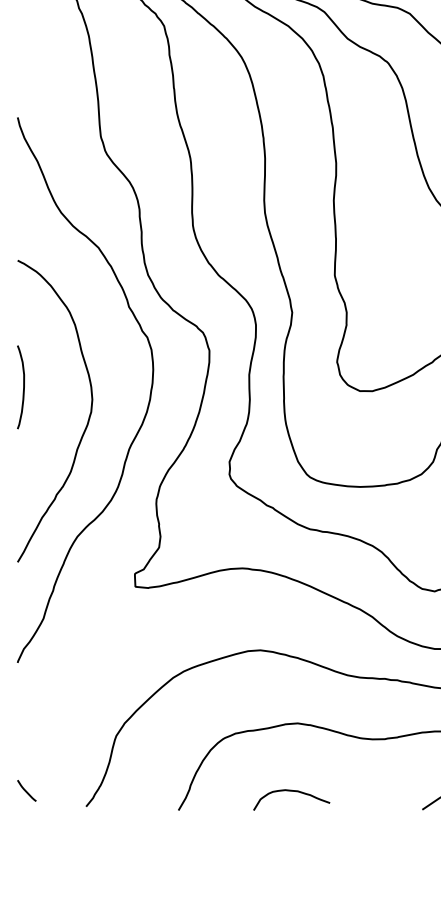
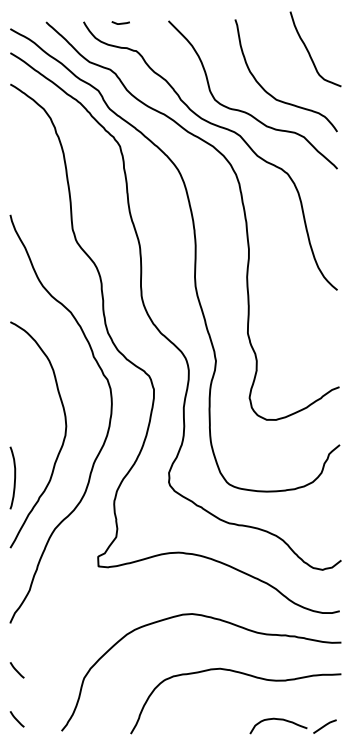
curve: (23, 386) -> (14, 477), moved
line: (25, 725) -> (16, 670), added
curve: (291, 792) -> (278, 720), moved

